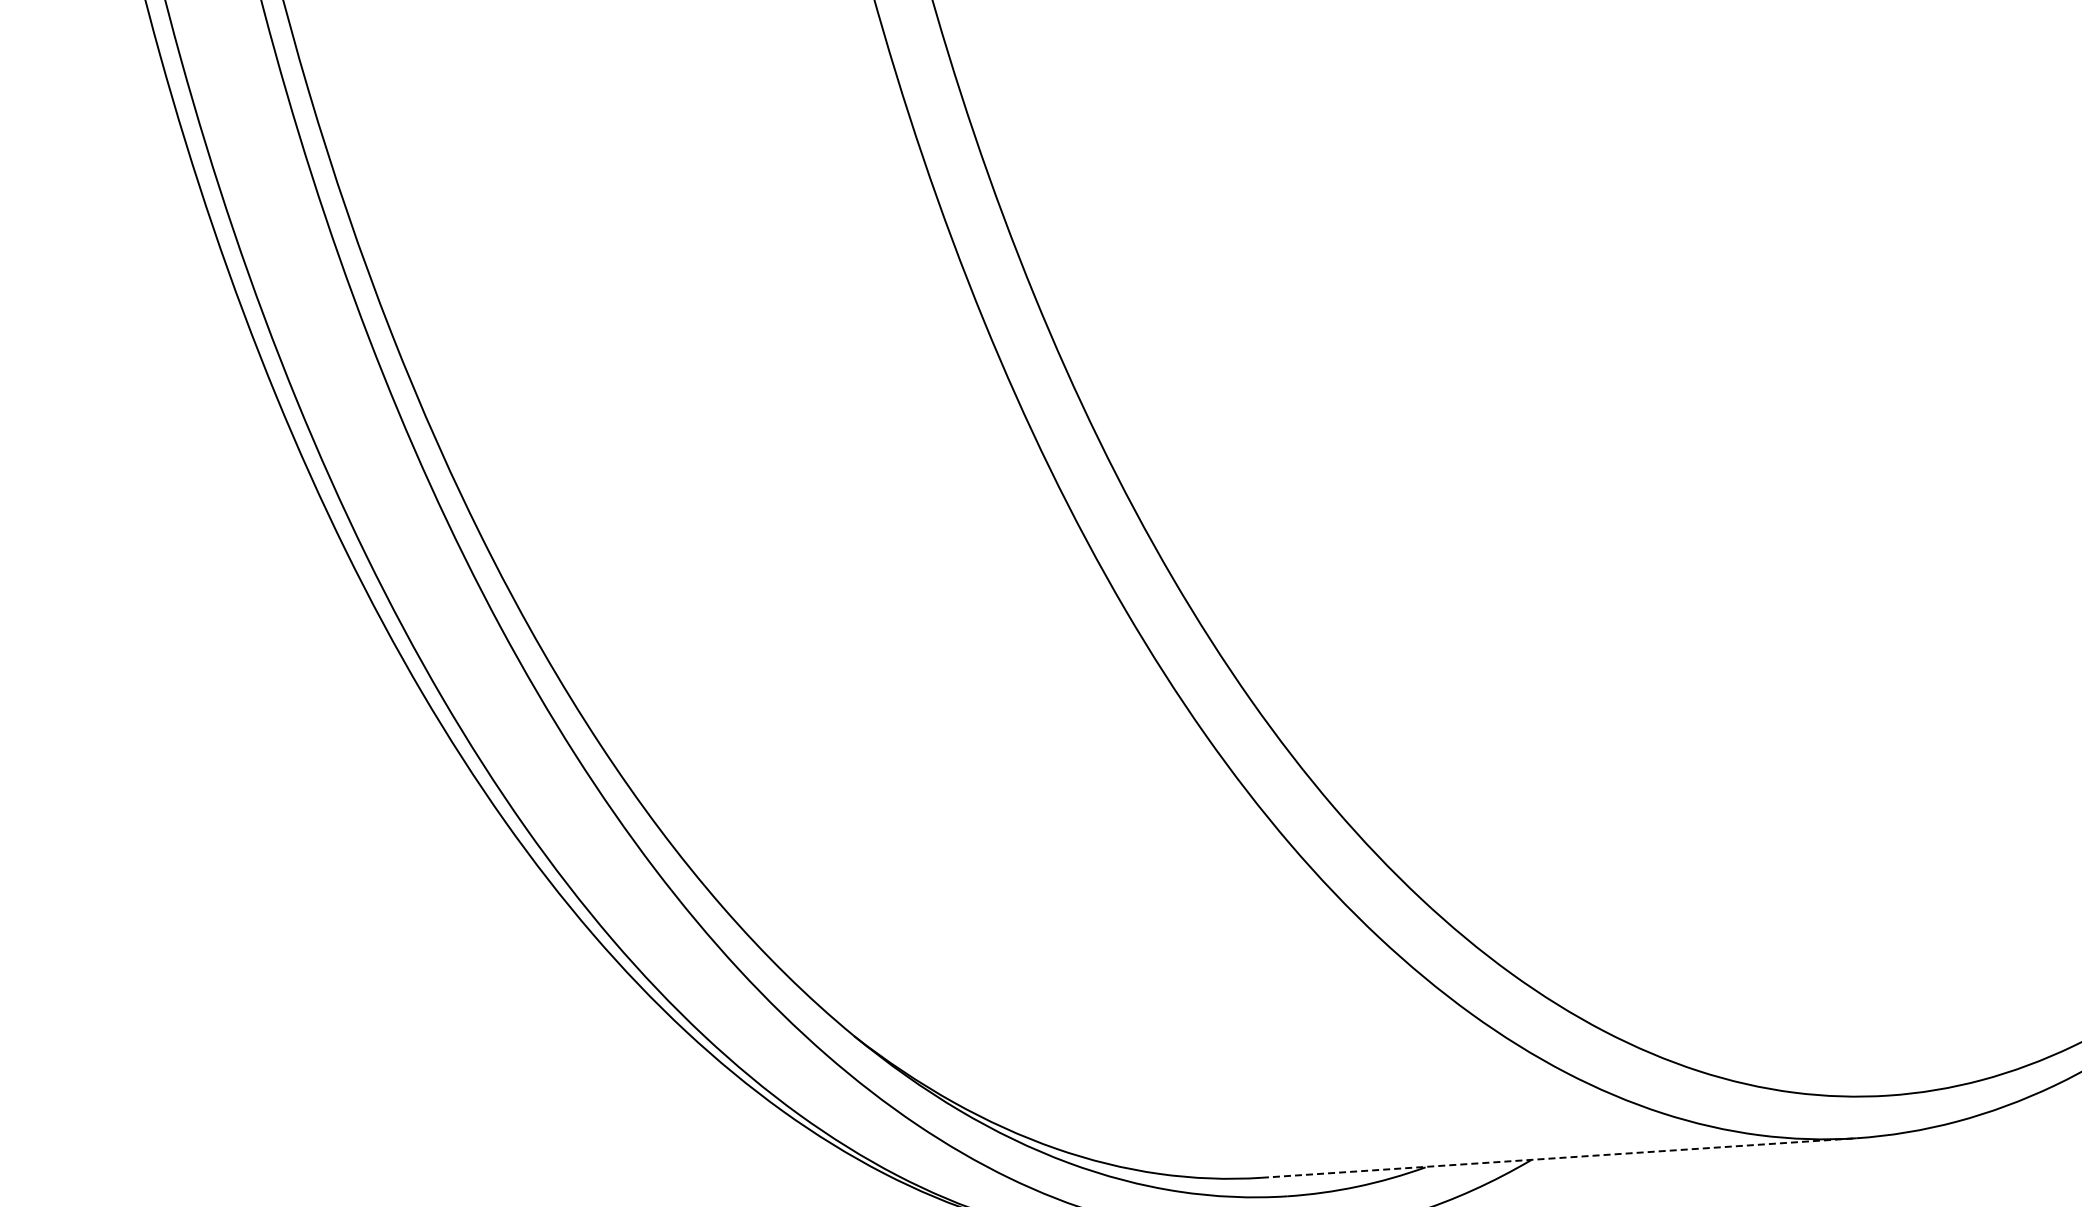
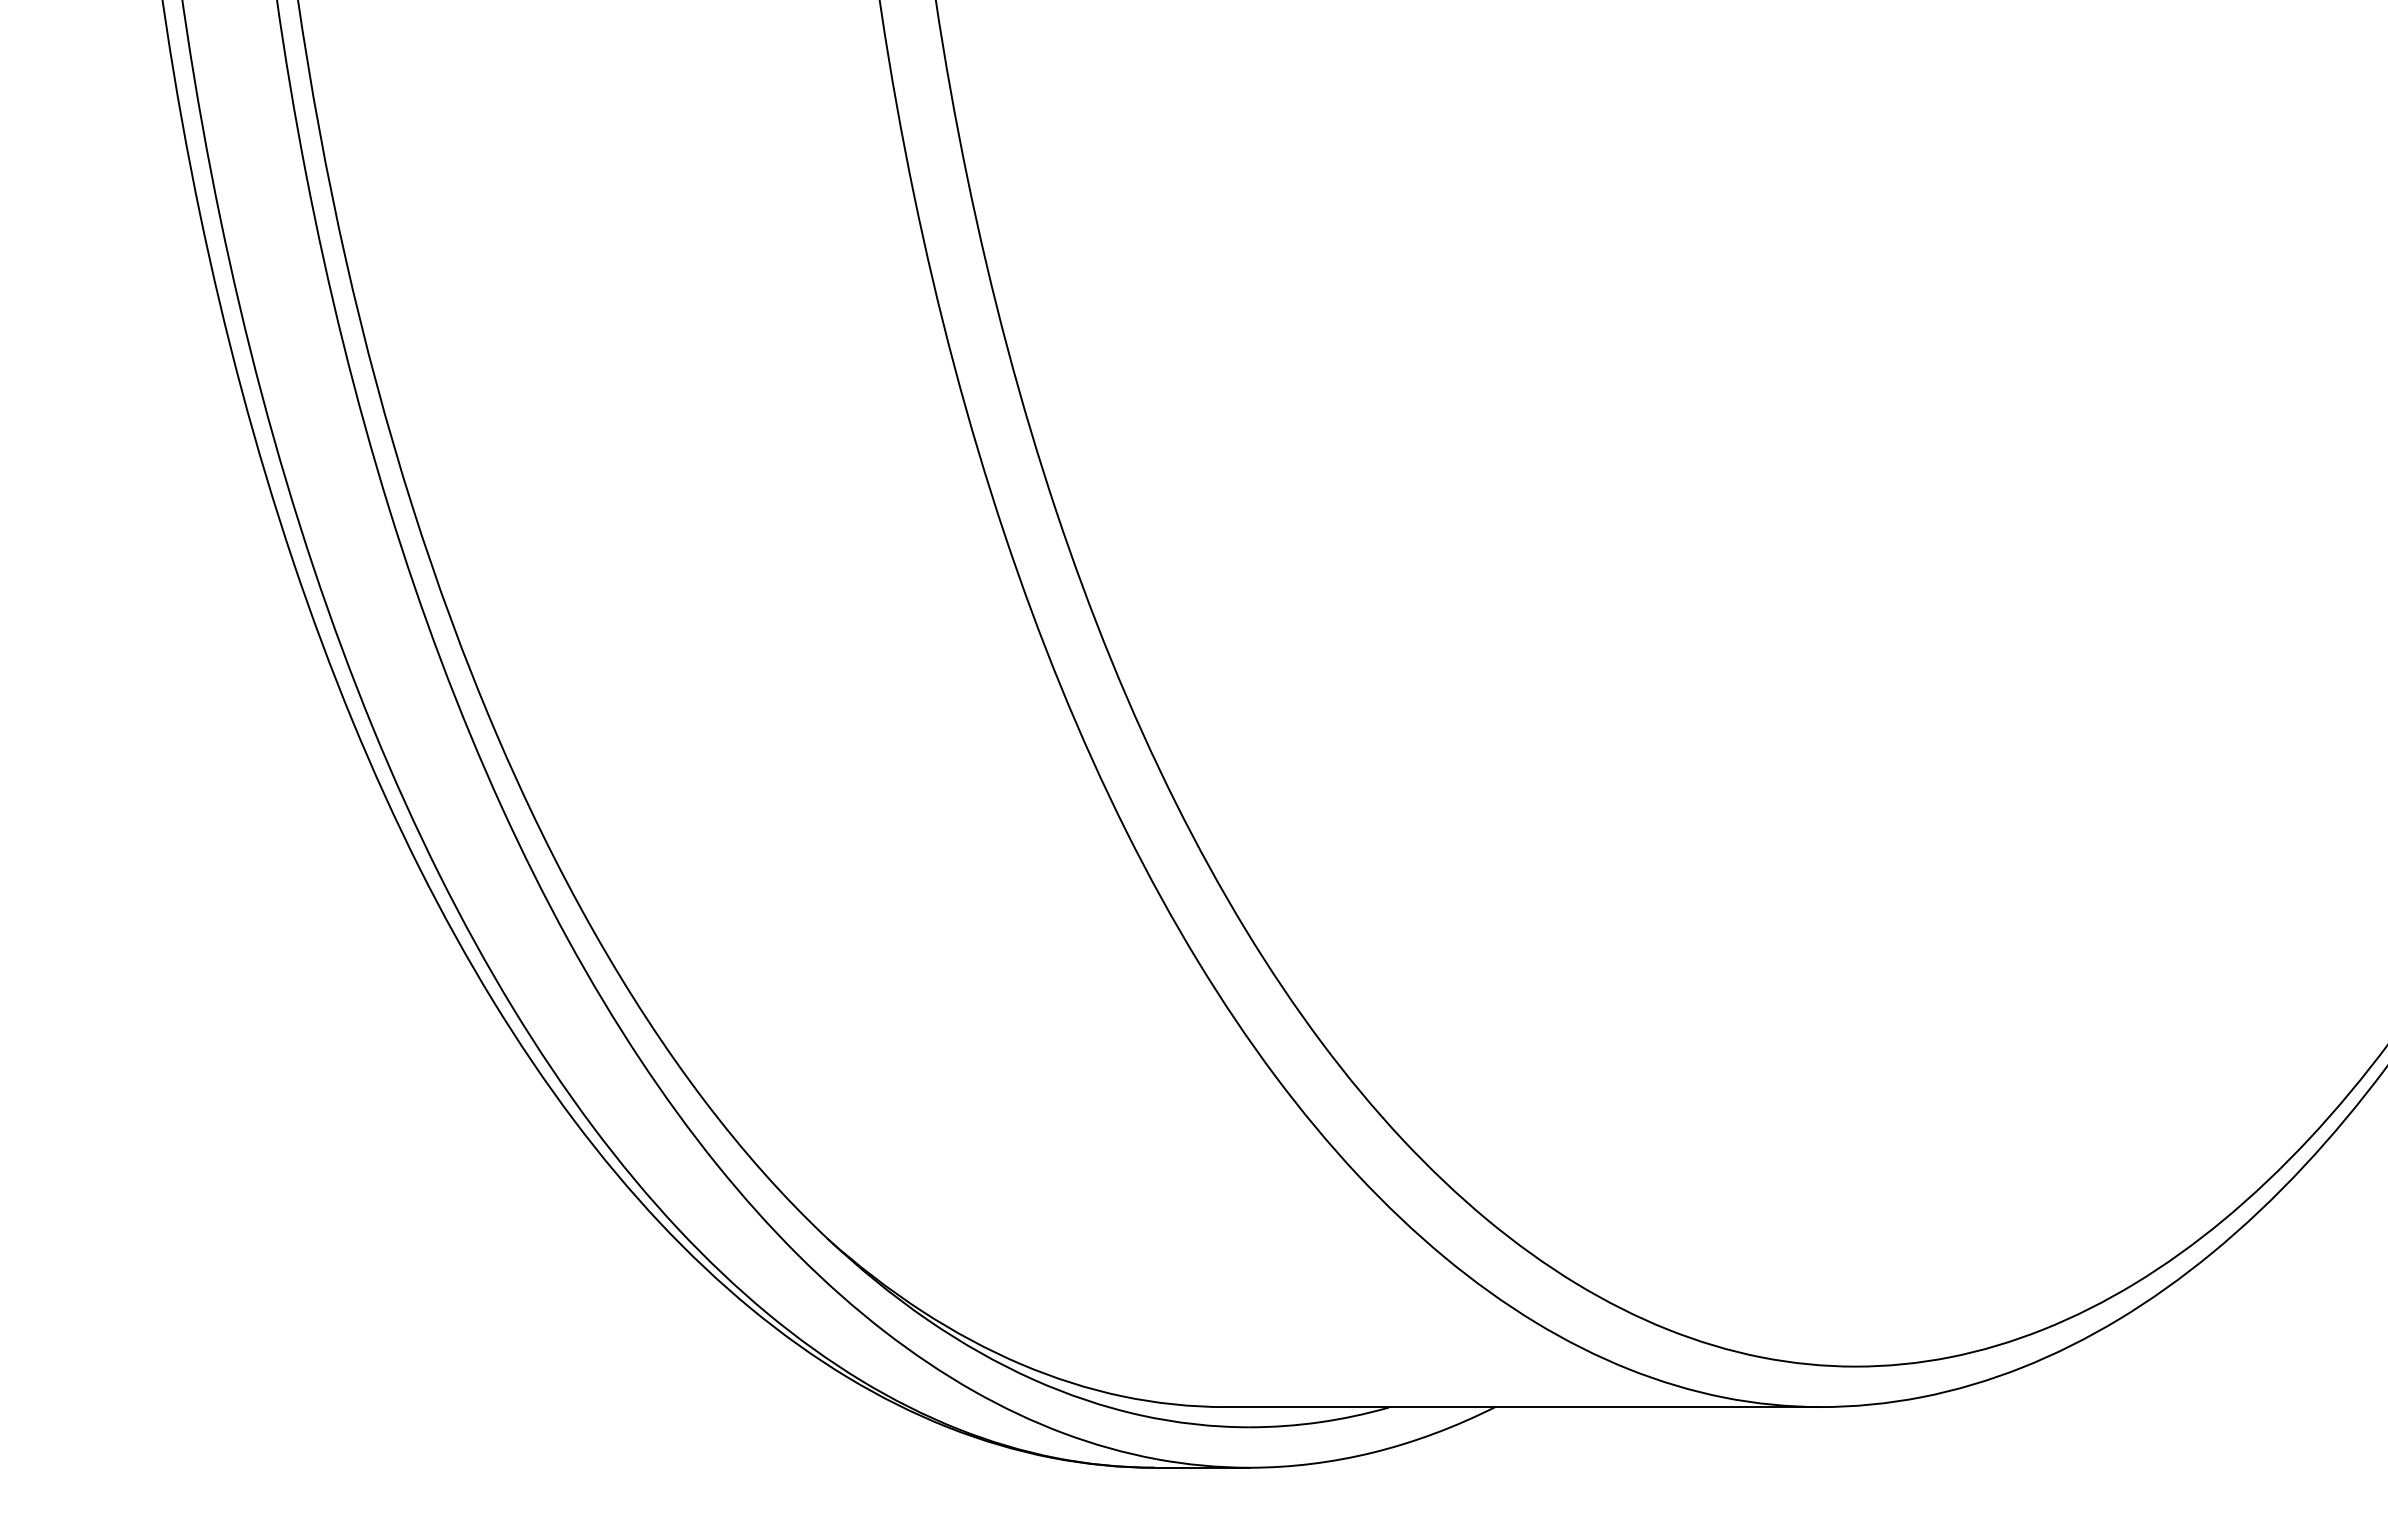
line: (1558, 1158) -> (1522, 1407), dashed -> solid

